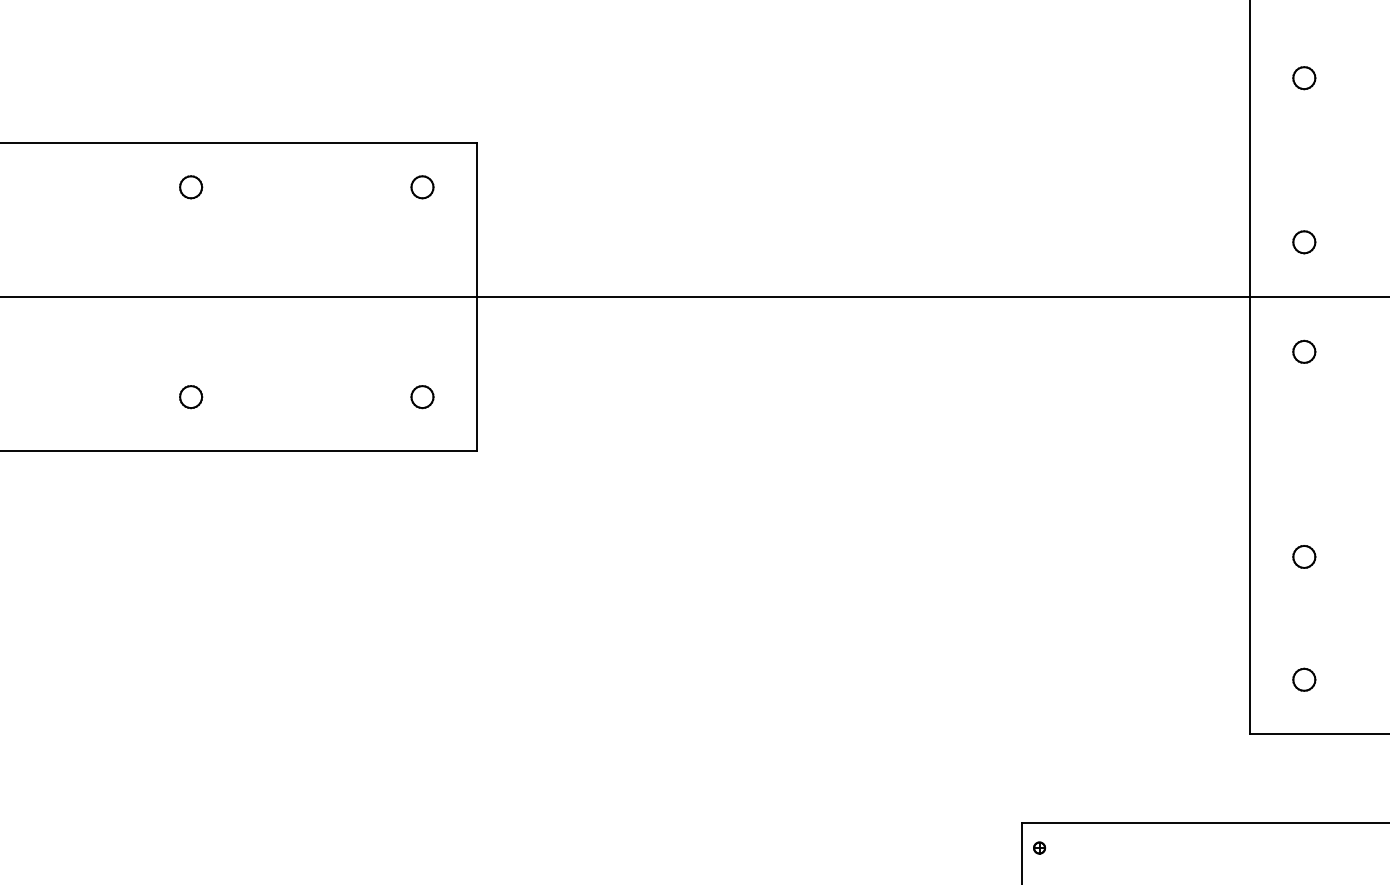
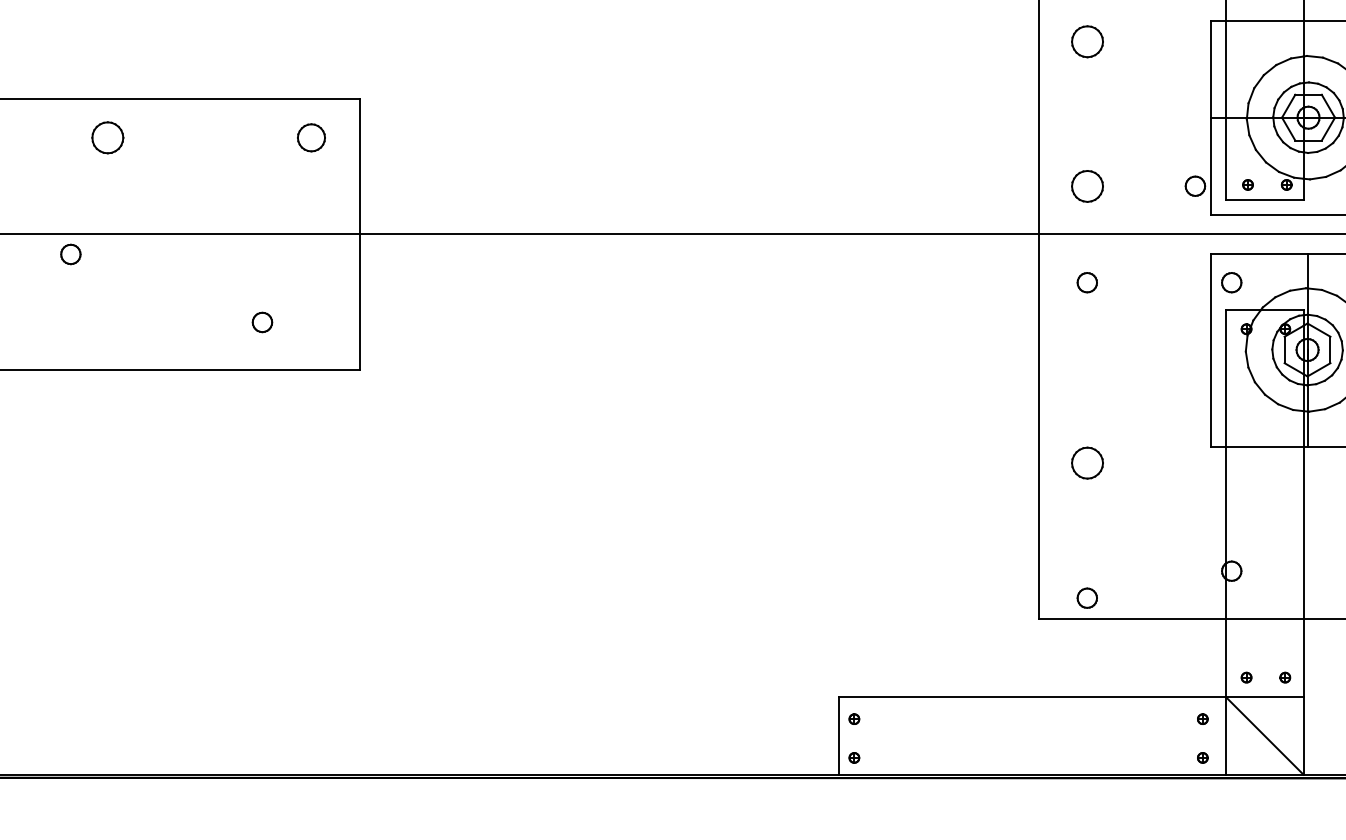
part: (1303, 77) -> (1086, 41), size x1.6
part: (190, 186) -> (107, 137), size x1.6
part: (422, 186) -> (311, 137), size x1.4
part: (1303, 241) -> (1086, 185), size x1.6
part: (190, 397) -> (70, 254), moved
part: (422, 397) -> (262, 322), moved
part: (1303, 556) -> (1086, 462), size x1.6
part: (1303, 679) -> (1086, 597), moved

